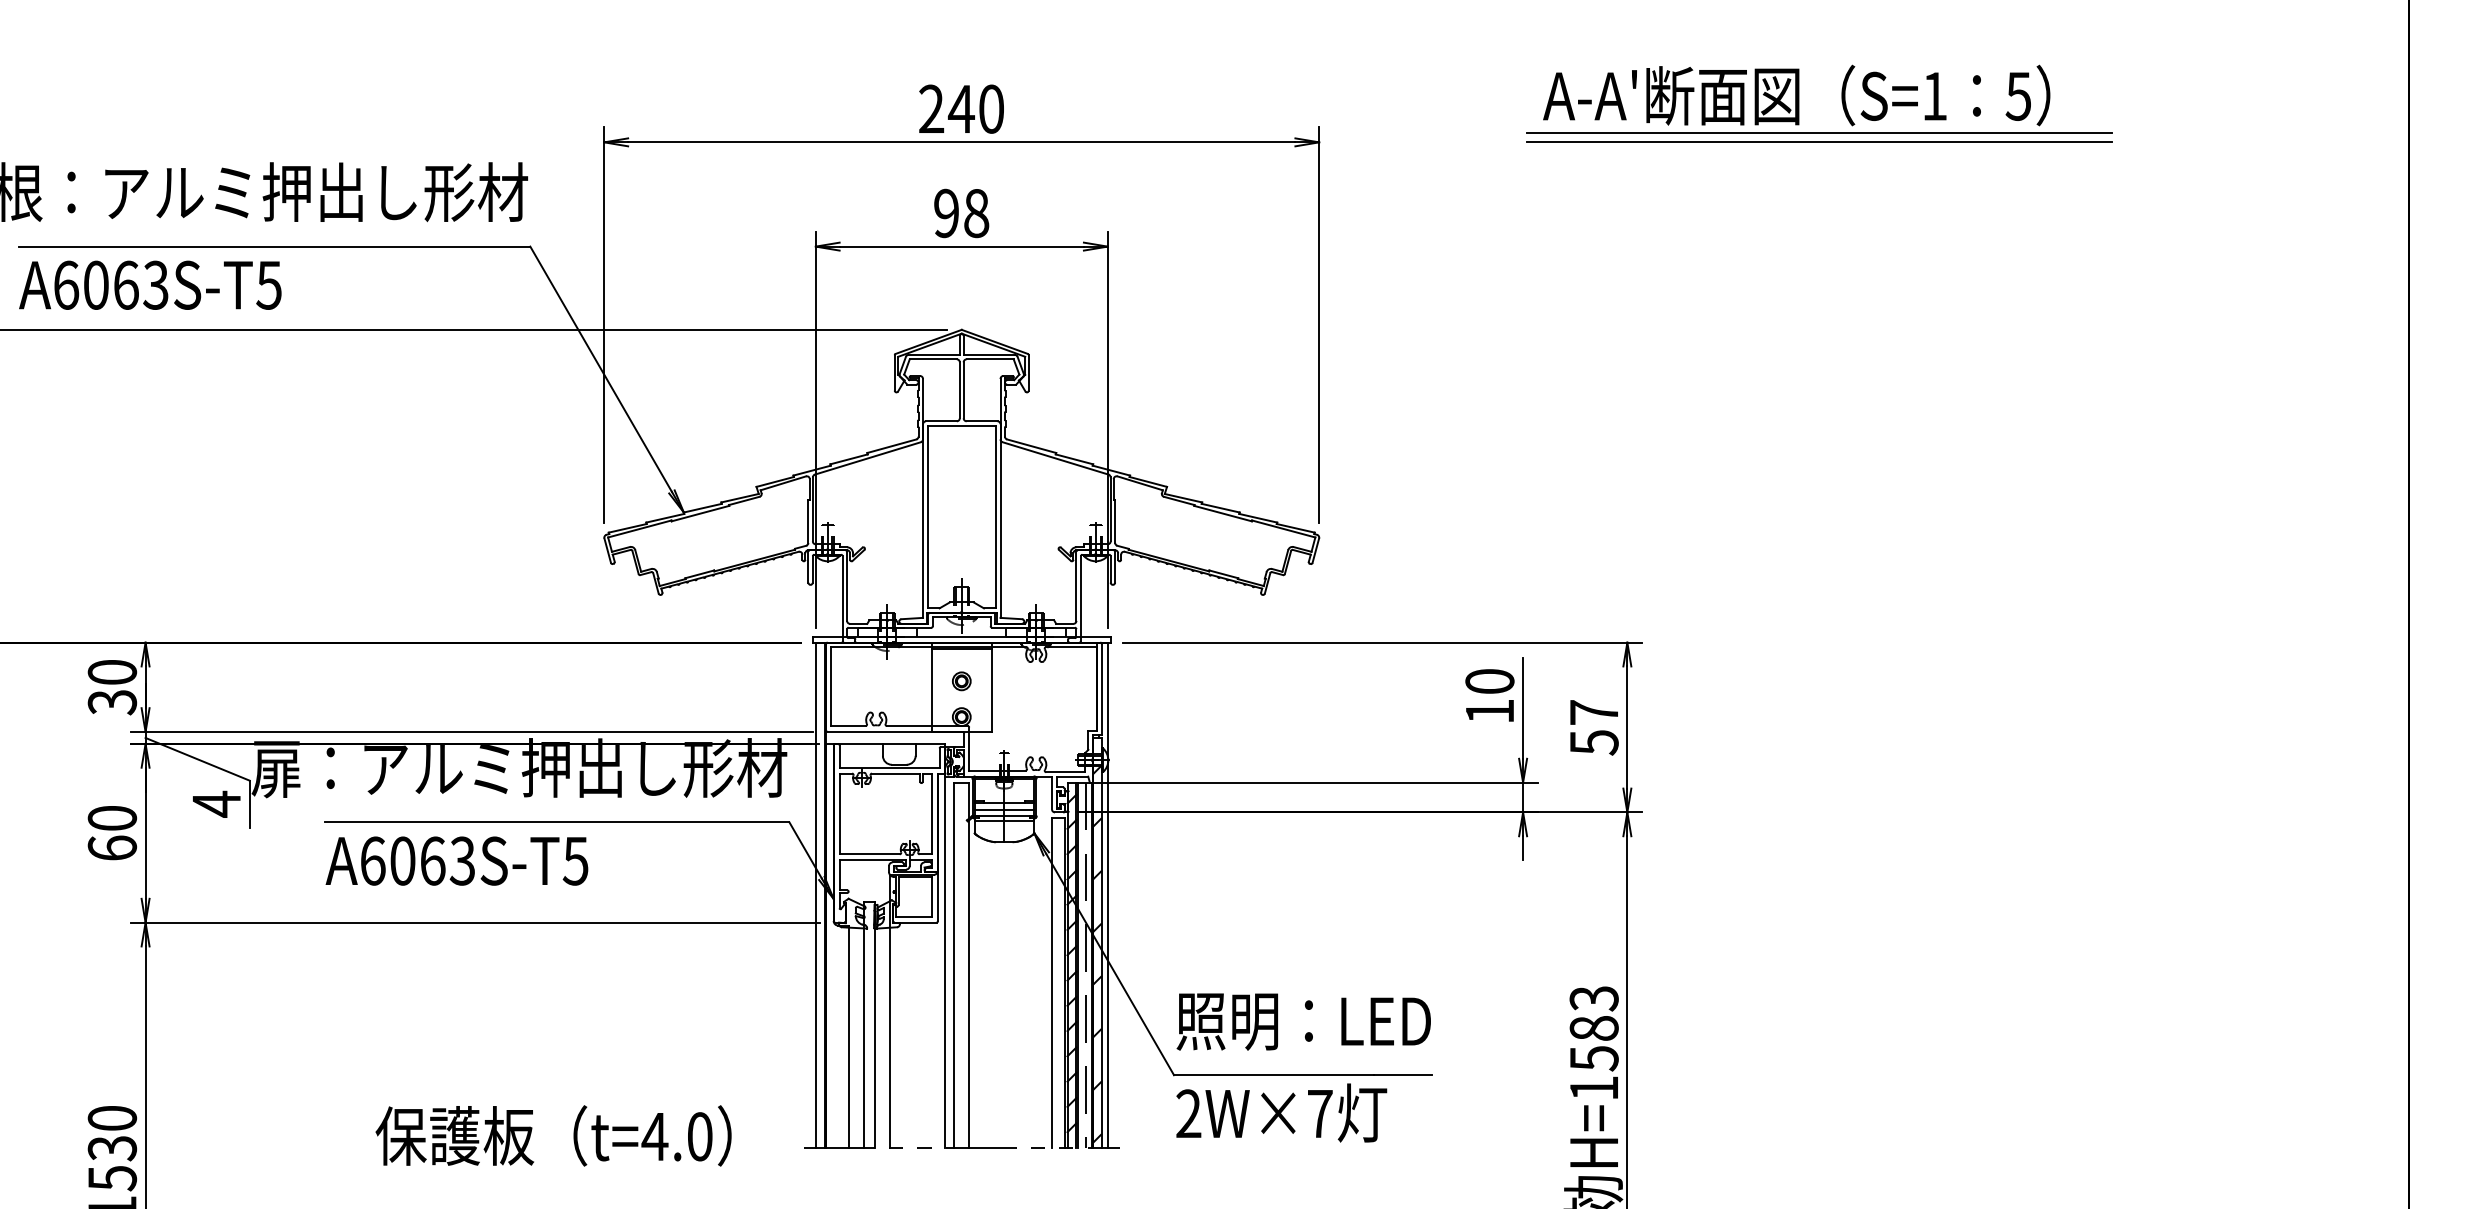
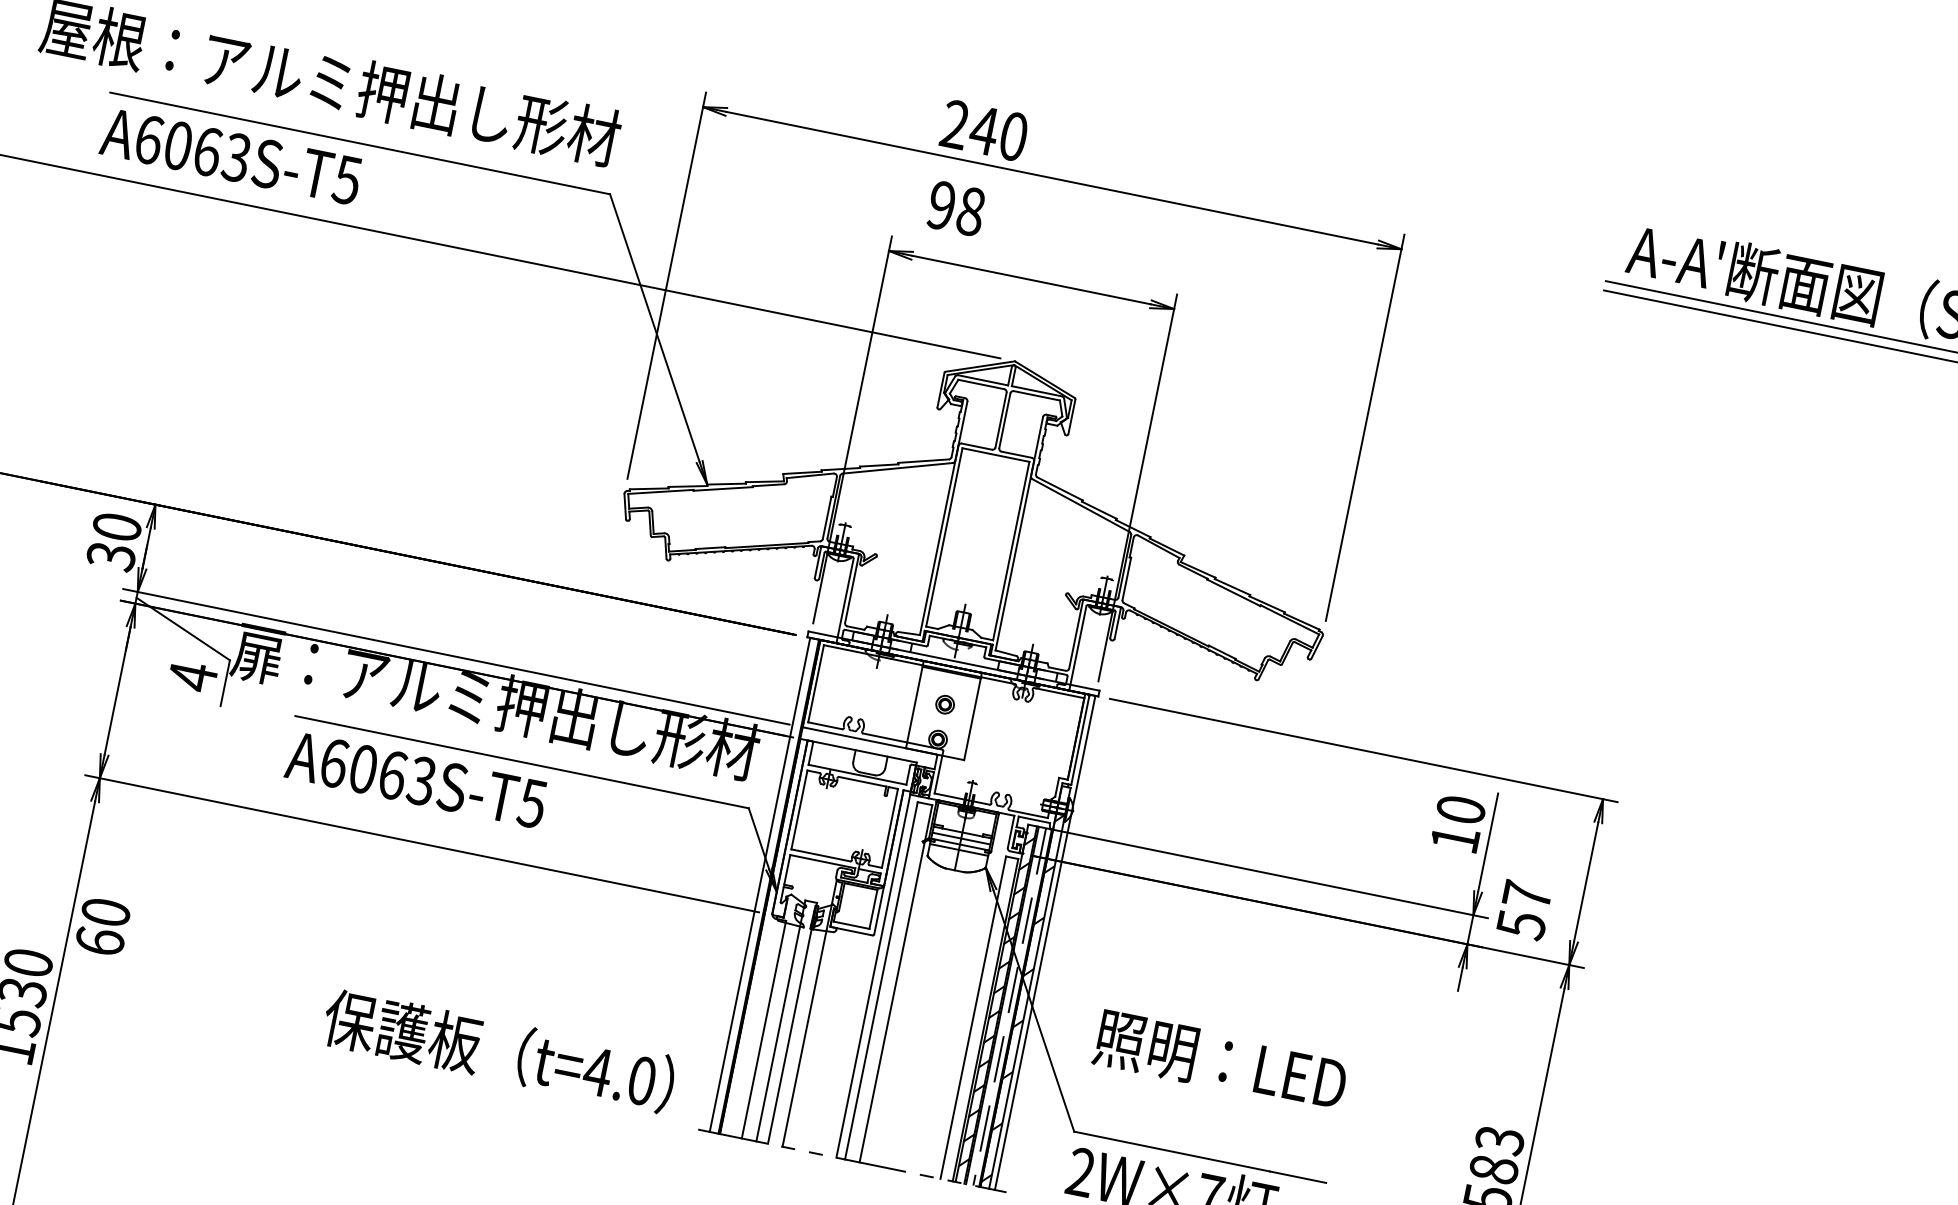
text: (961, 108) -> (984, 129), moved
text: (961, 213) -> (956, 208), moved
text: (1594, 727) -> (1524, 910), moved
text: (112, 833) -> (103, 927), moved
text: (1303, 1021) -> (1220, 1060), moved
text: (553, 1135) -> (499, 1050), moved

